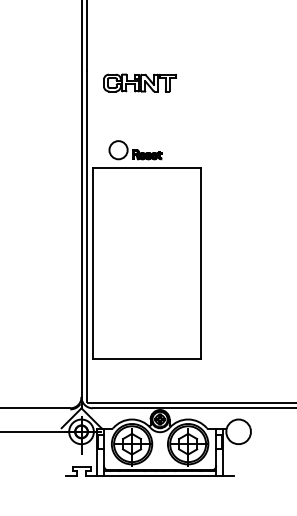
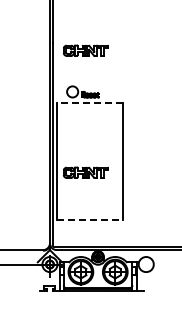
line: (146, 167) -> (89, 102), solid -> dashed
part: (139, 281) -> (85, 172), added
line: (147, 358) -> (90, 219), solid -> dashed

